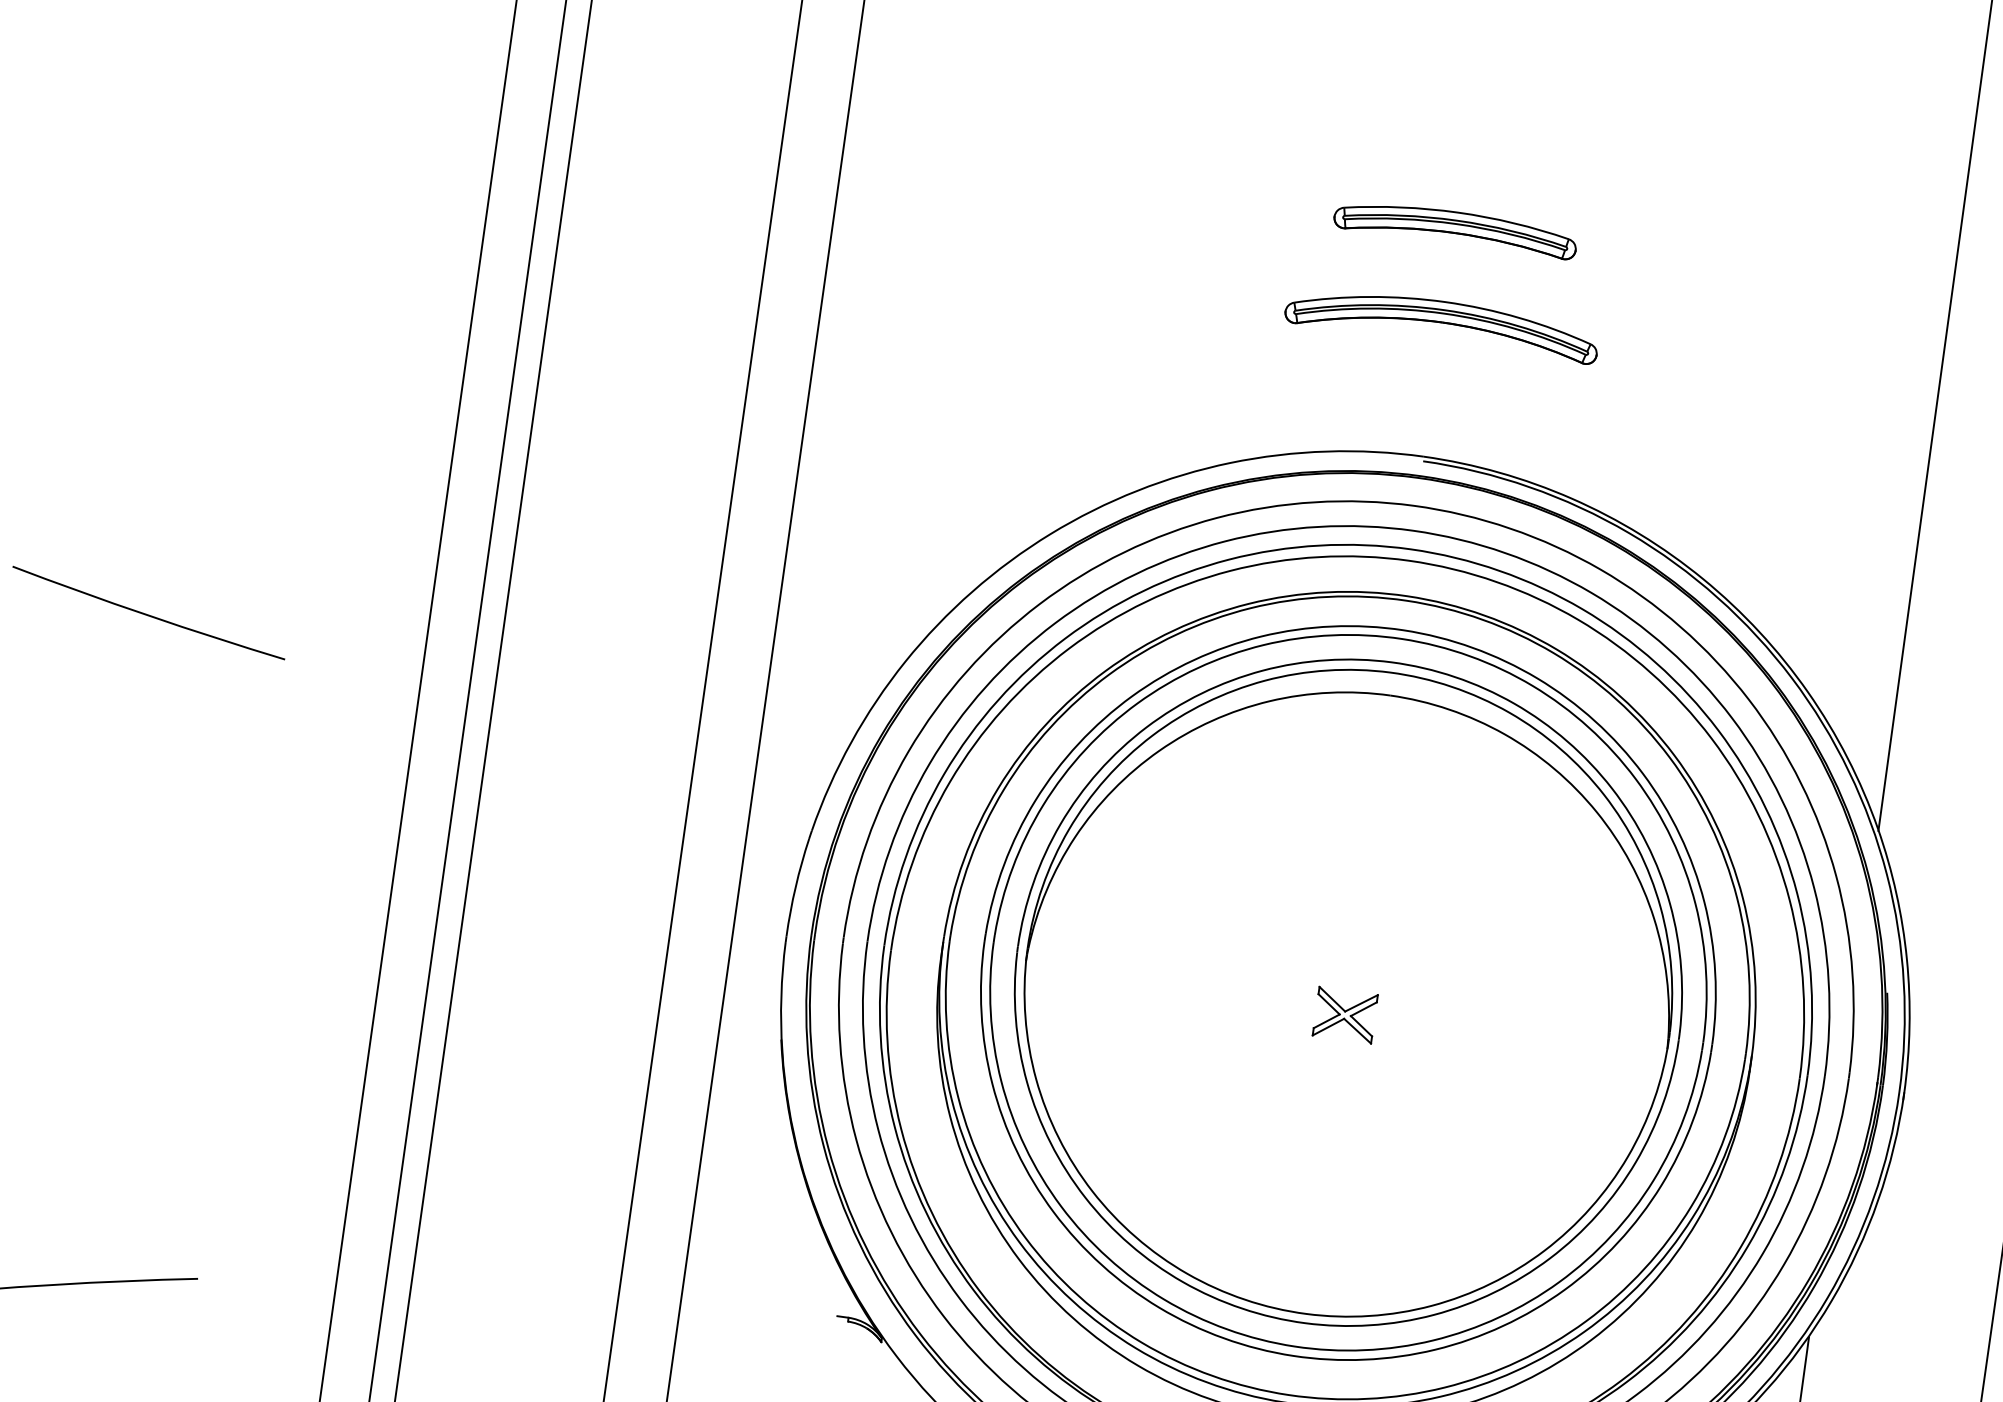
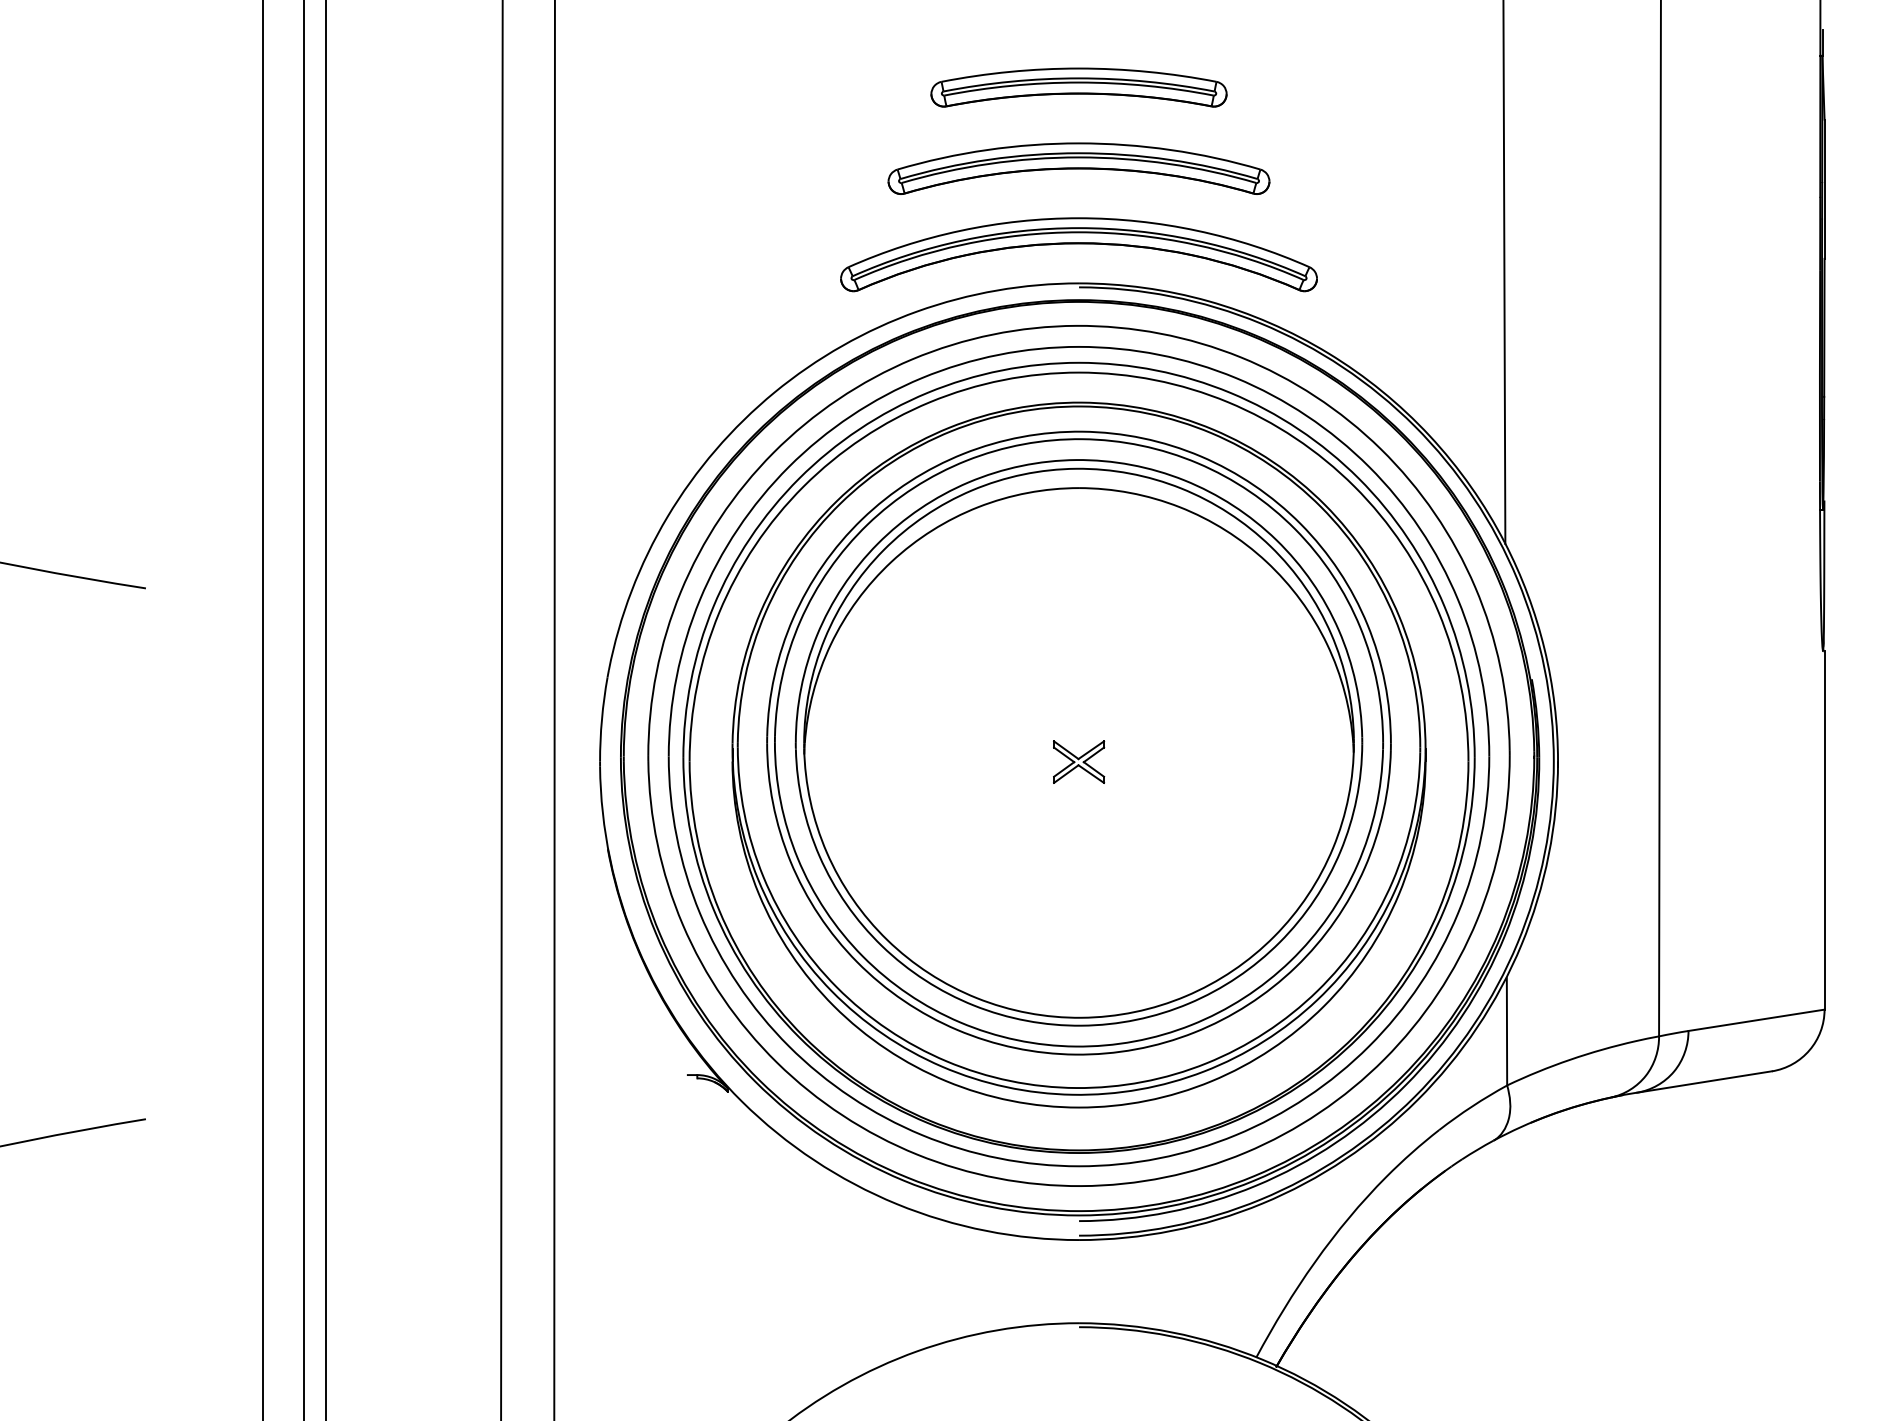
part: (1455, 228) -> (1078, 87), size x1.43
part: (1442, 322) -> (1078, 168), size x1.43
part: (1429, 411) -> (1078, 244), added

